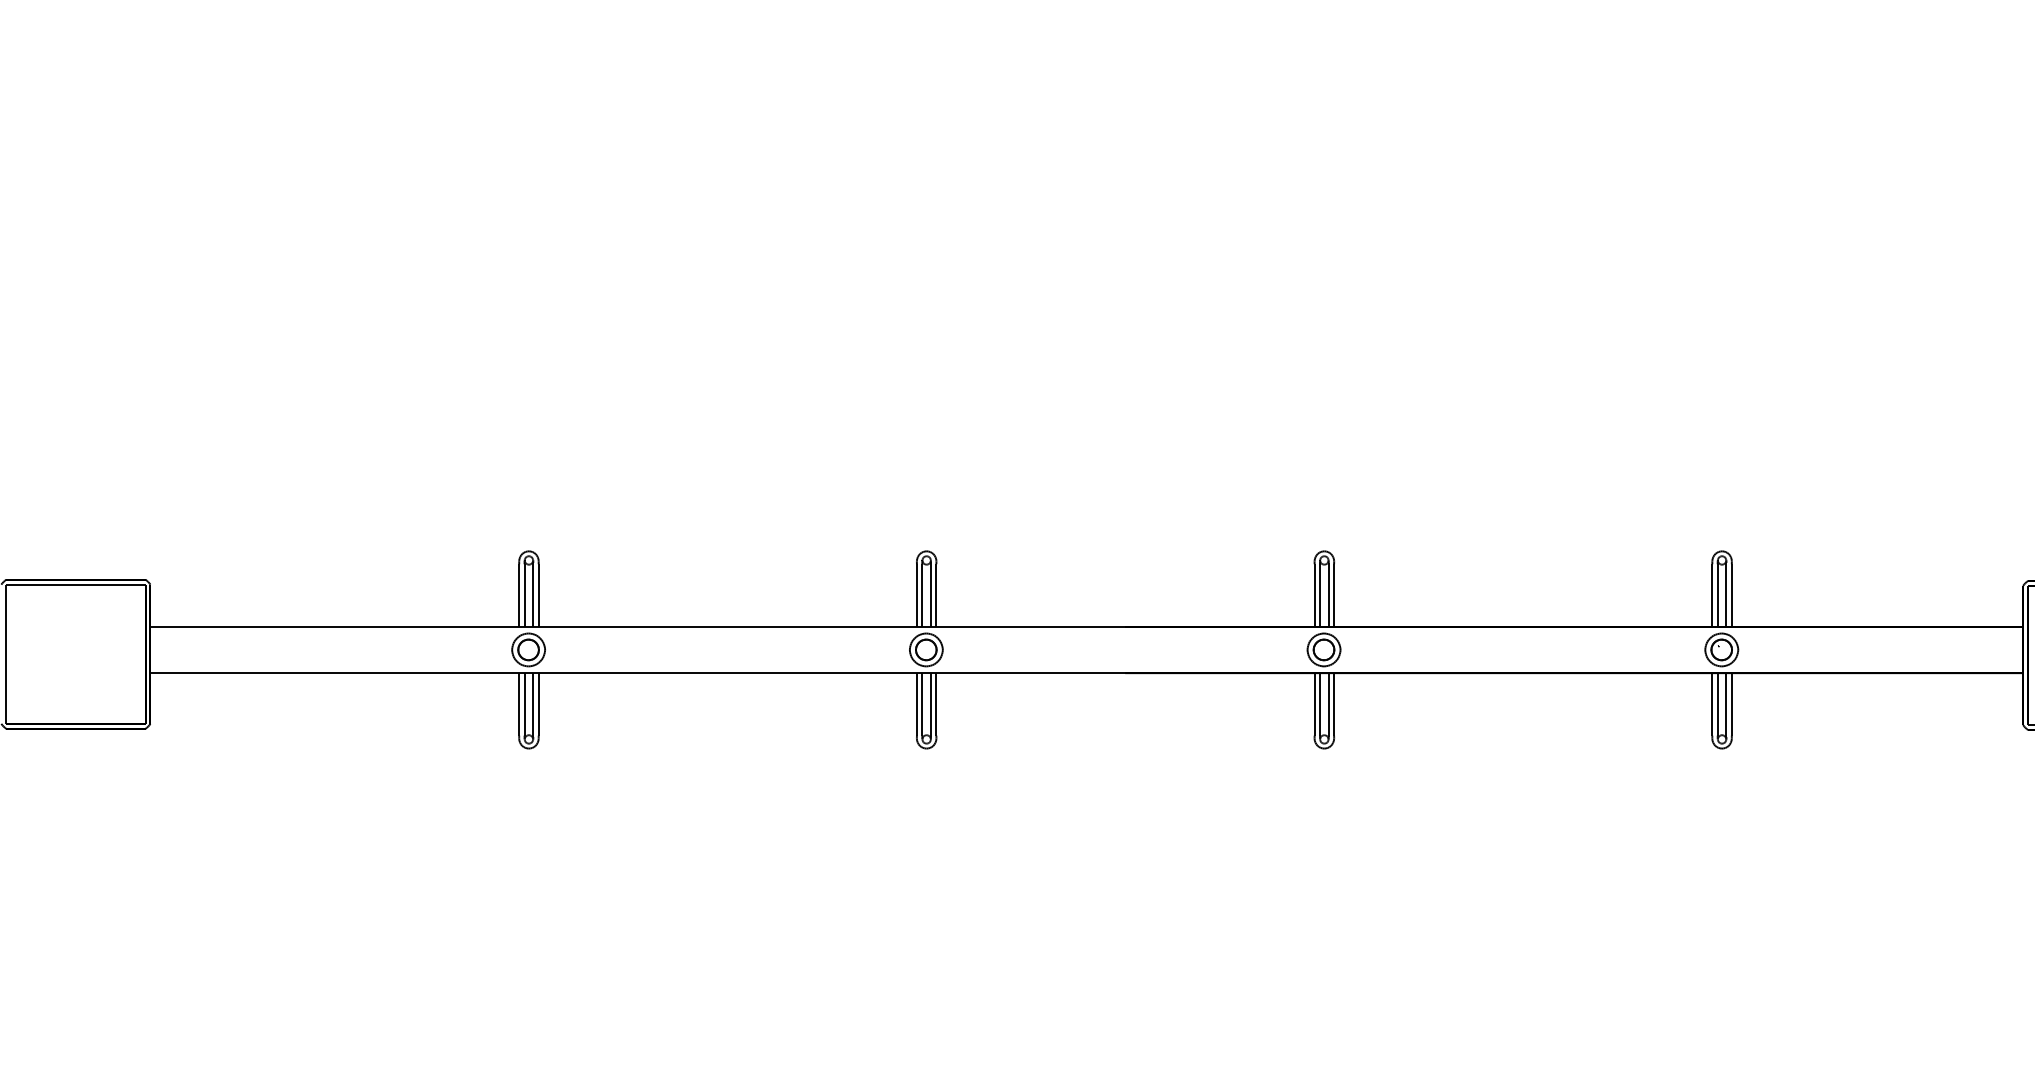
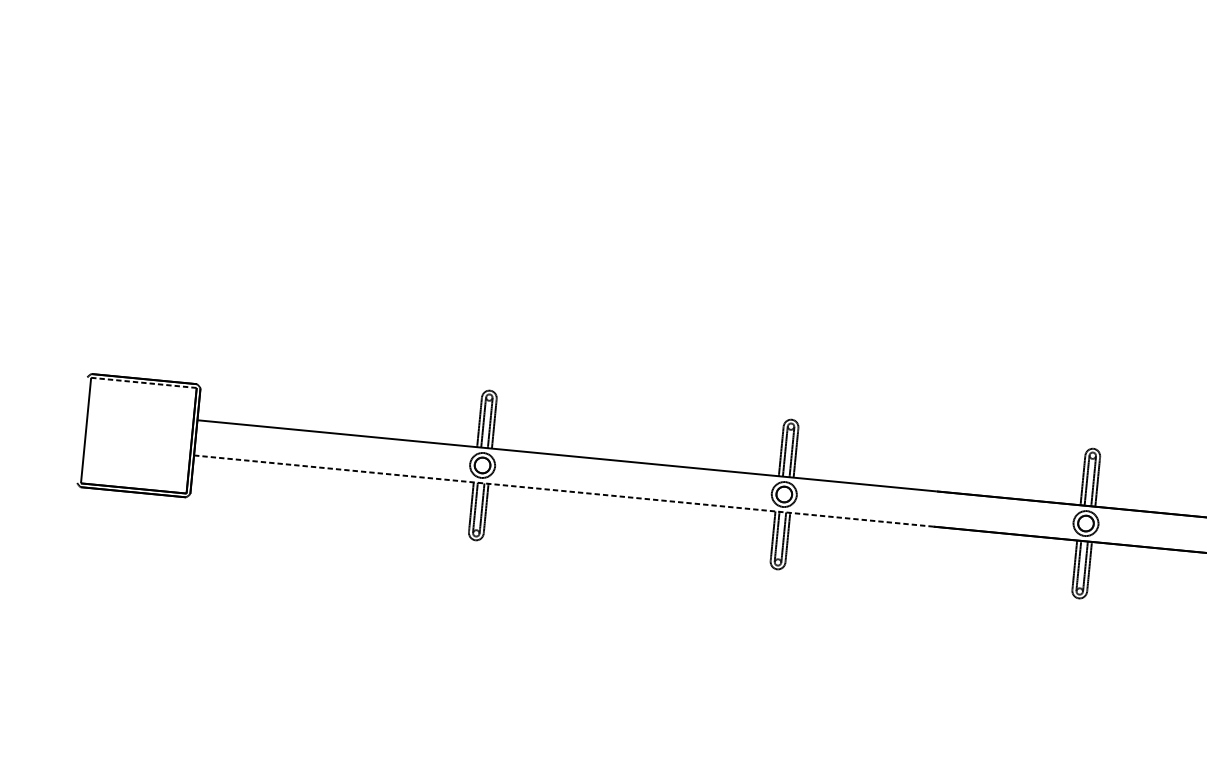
line: (75, 584) -> (143, 382), solid -> dashed
line: (638, 673) -> (564, 491), solid -> dashed

